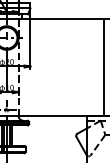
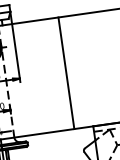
line: (103, 67) -> (66, 73), moved

